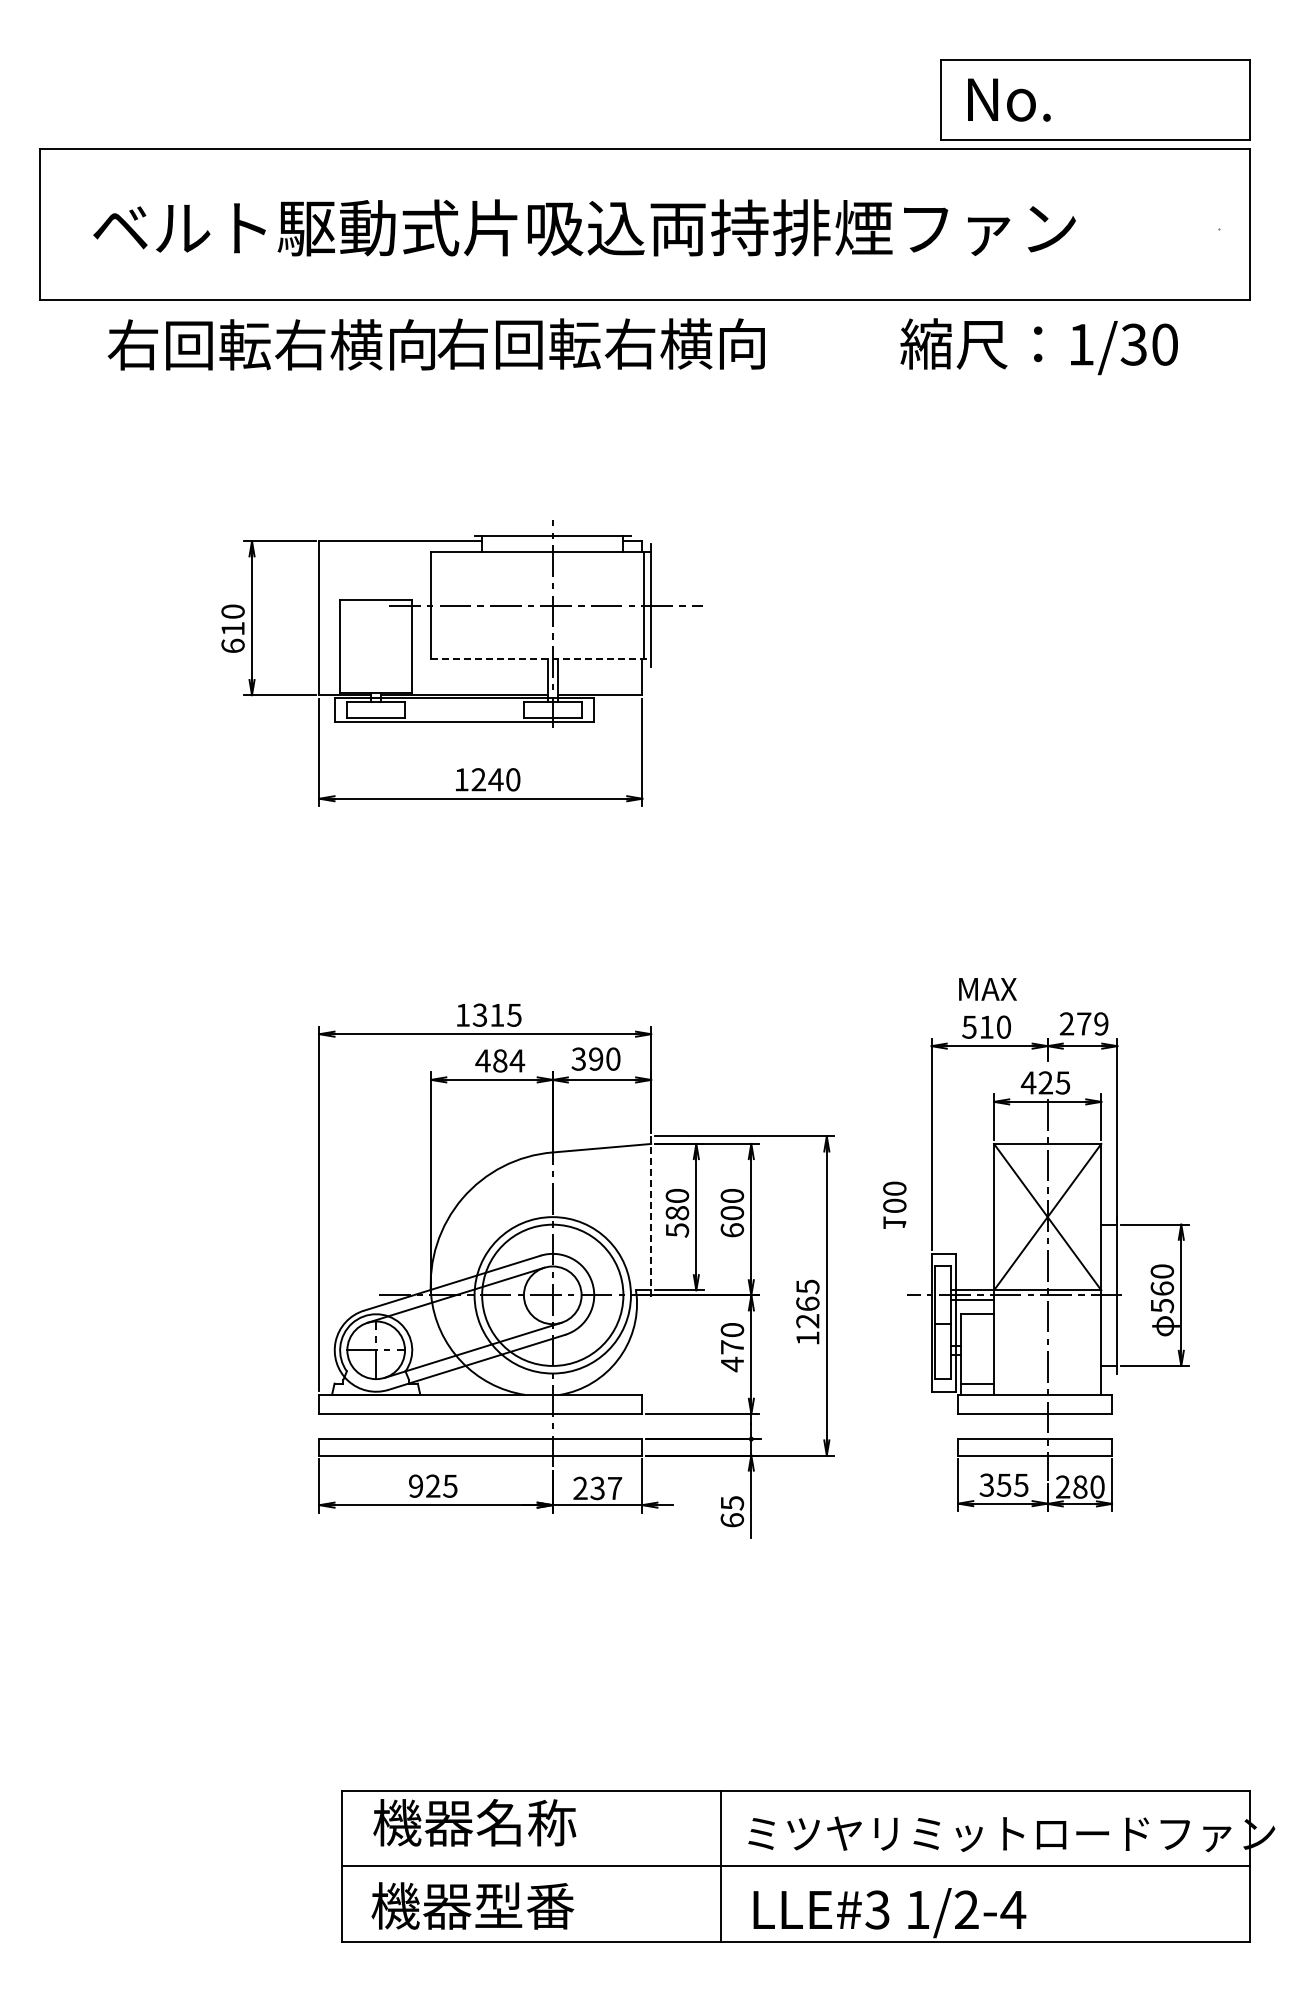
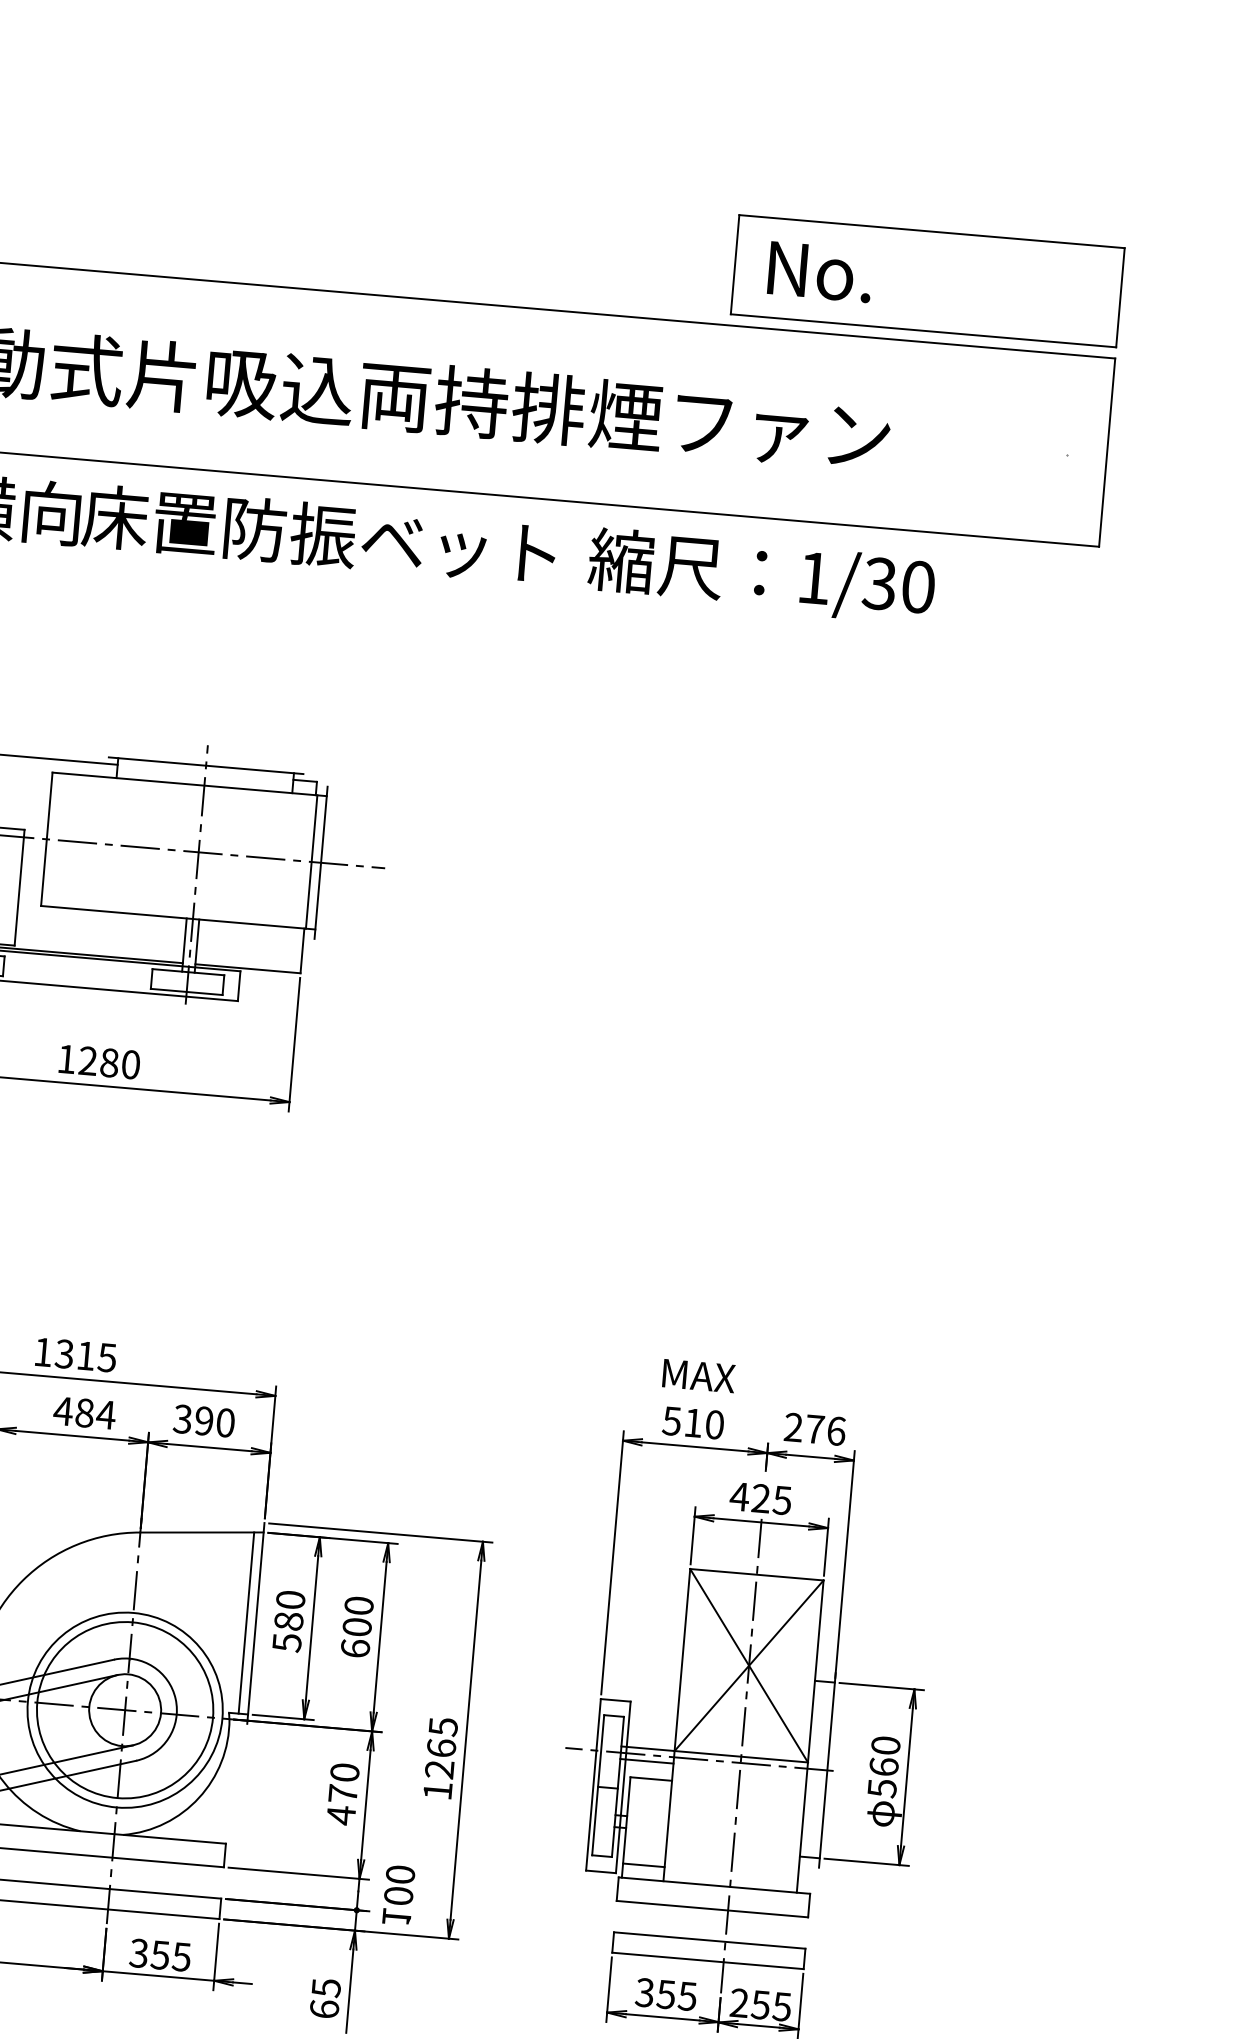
text: (627, 343) -> (319, 534), 右回転右横向 -> 床置防振ベット
text: (1038, 346) -> (760, 575), moved
line: (541, 659) -> (178, 918), dashed -> solid
text: (495, 779) -> (108, 1062), 1240 -> 1280
text: (1101, 1023) -> (836, 1430), 279 -> 276
text: (894, 1204) -> (398, 1894), moved
line: (643, 1217) -> (246, 1623), added
line: (651, 1217) -> (256, 1623), dashed -> solid
text: (1088, 1486) -> (771, 2005), 280 -> 255
text: (597, 1488) -> (160, 1955), 237 -> 355

